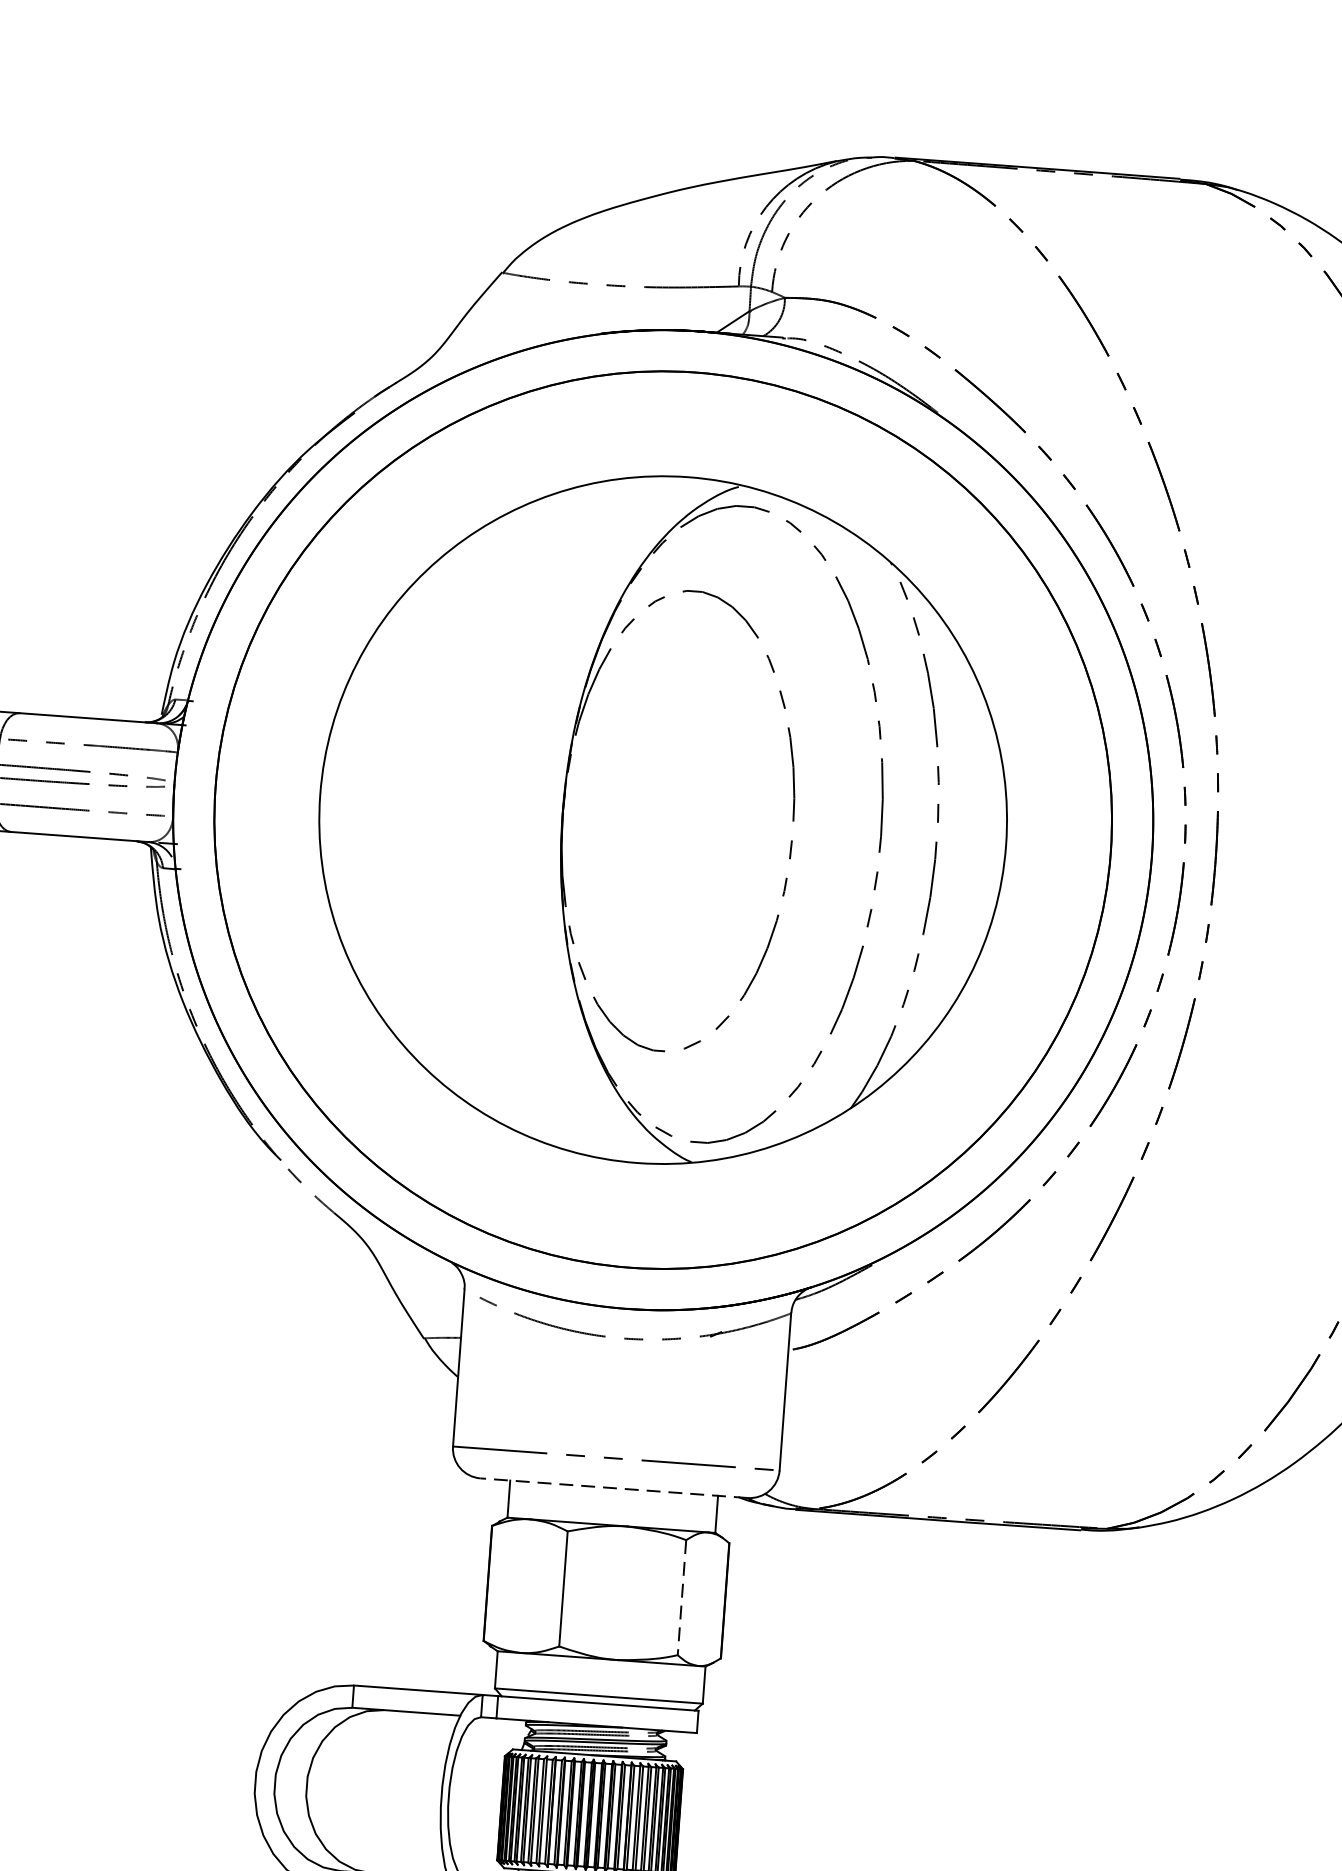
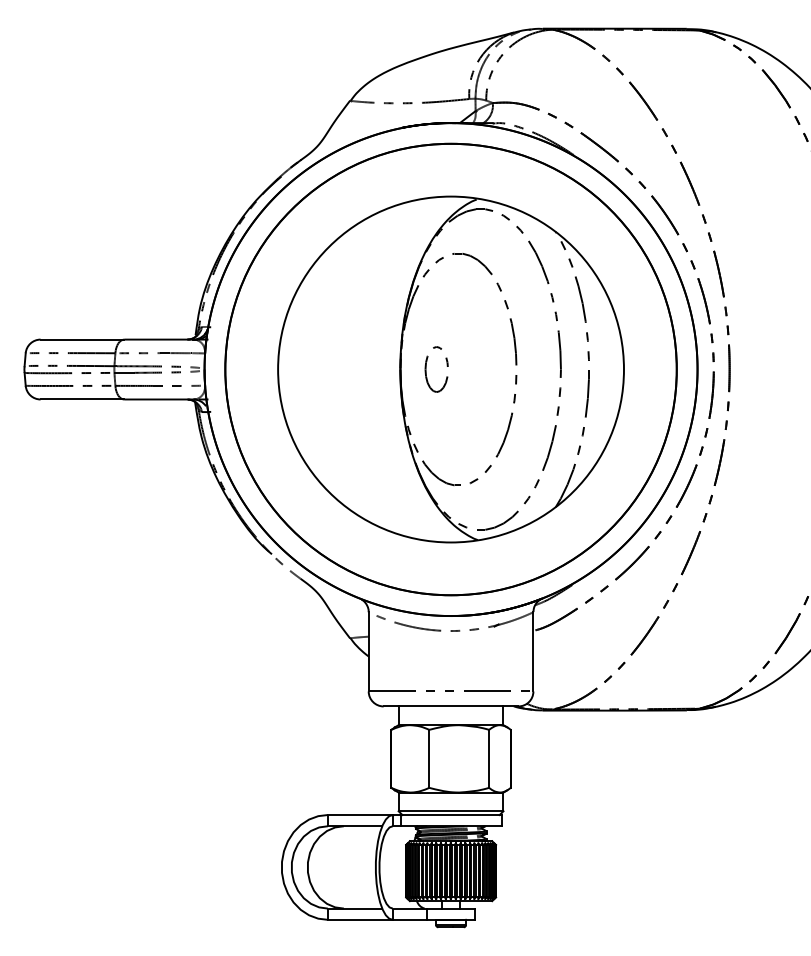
part: (614, 816) -> (426, 369), added
line: (613, 1488) -> (450, 706), dashed -> solid
line: (682, 1598) -> (489, 759), dashed -> solid

